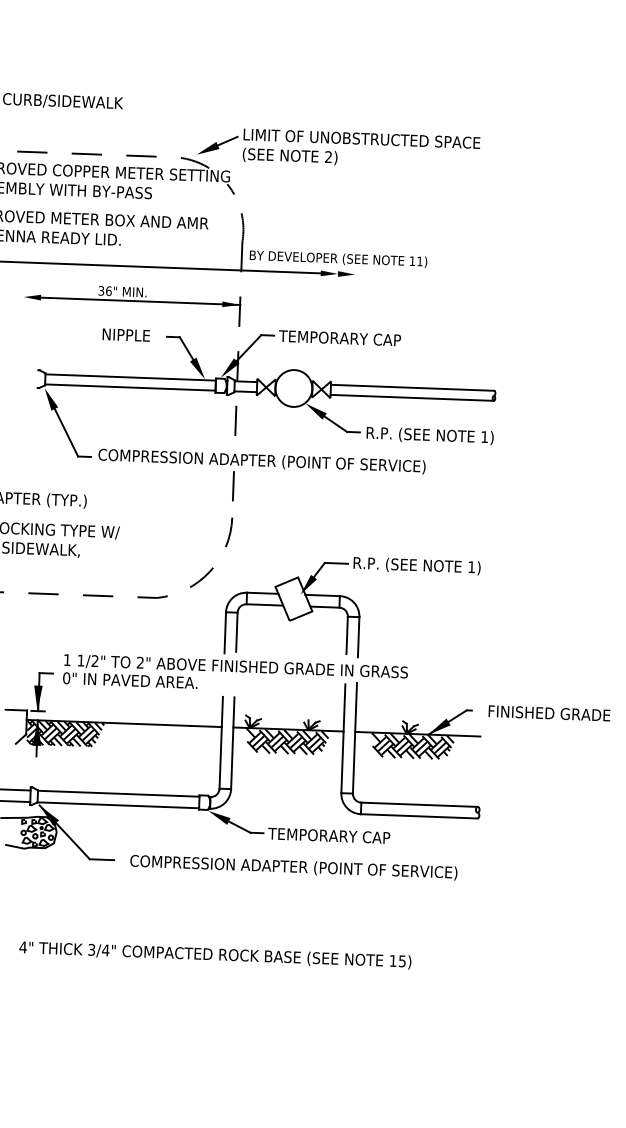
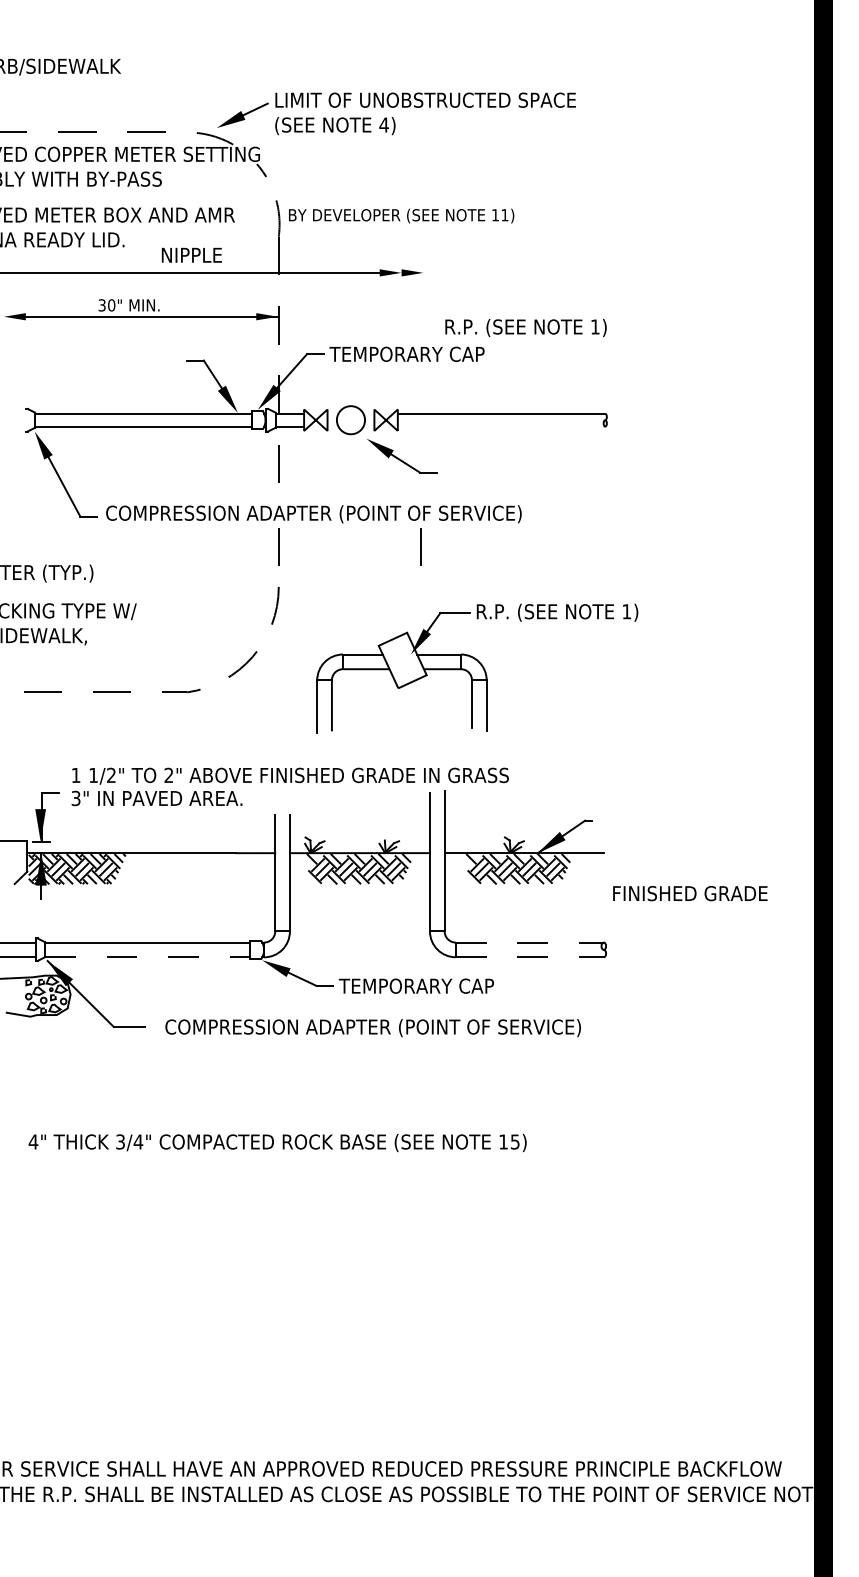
text: (328, 156) -> (383, 124), 2) -> 4)
text: (338, 258) -> (401, 215), moved
text: (108, 291) -> (111, 305), 36" -> 30"
text: (126, 334) -> (191, 254), moved
circle: (293, 387) -> (350, 419), size x0.6
line: (412, 397) -> (501, 426), removed
text: (429, 436) -> (525, 328), moved
line: (345, 489) -> (420, 546), added
part: (352, 607) -> (477, 668), moved
text: (66, 678) -> (75, 798), 0" -> 3"
text: (549, 713) -> (690, 893), moved
line: (420, 804) -> (530, 942), solid -> dashed
line: (118, 805) -> (147, 957), solid -> dashed
line: (419, 816) -> (530, 957), solid -> dashed

